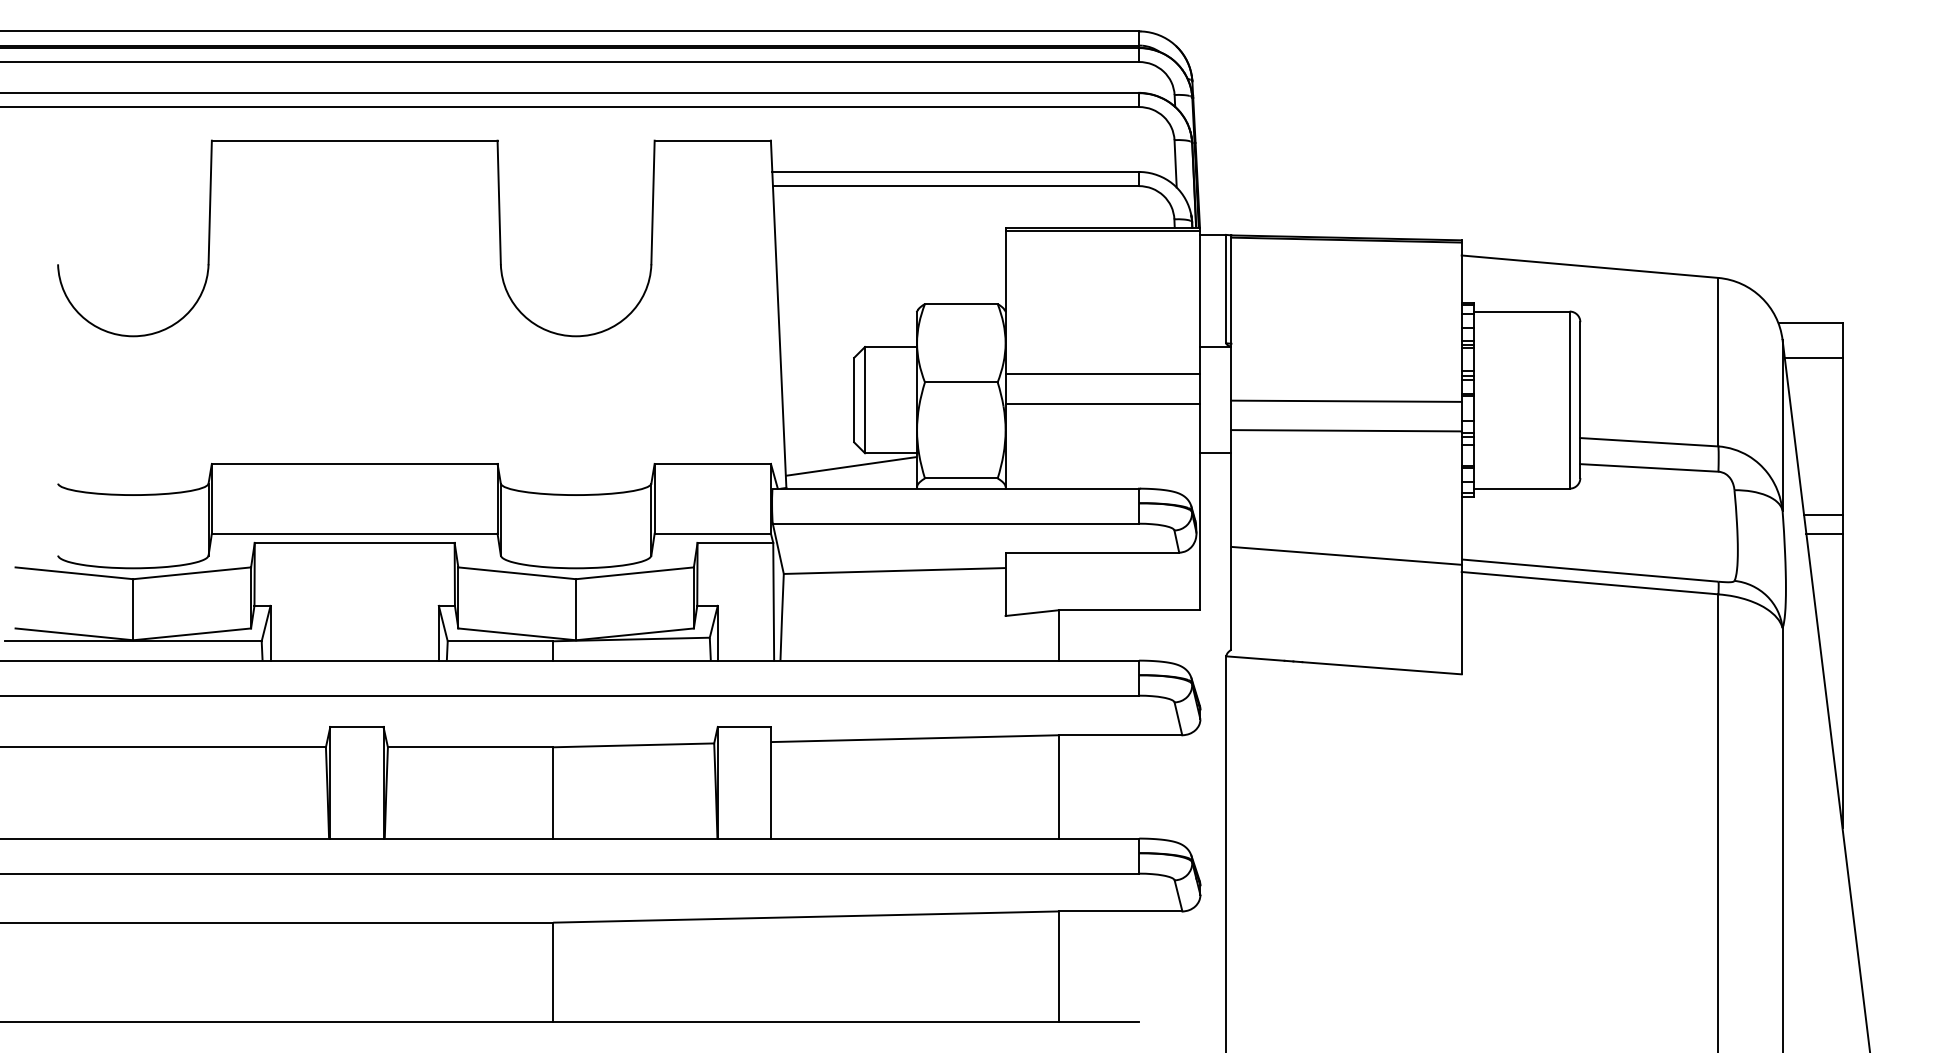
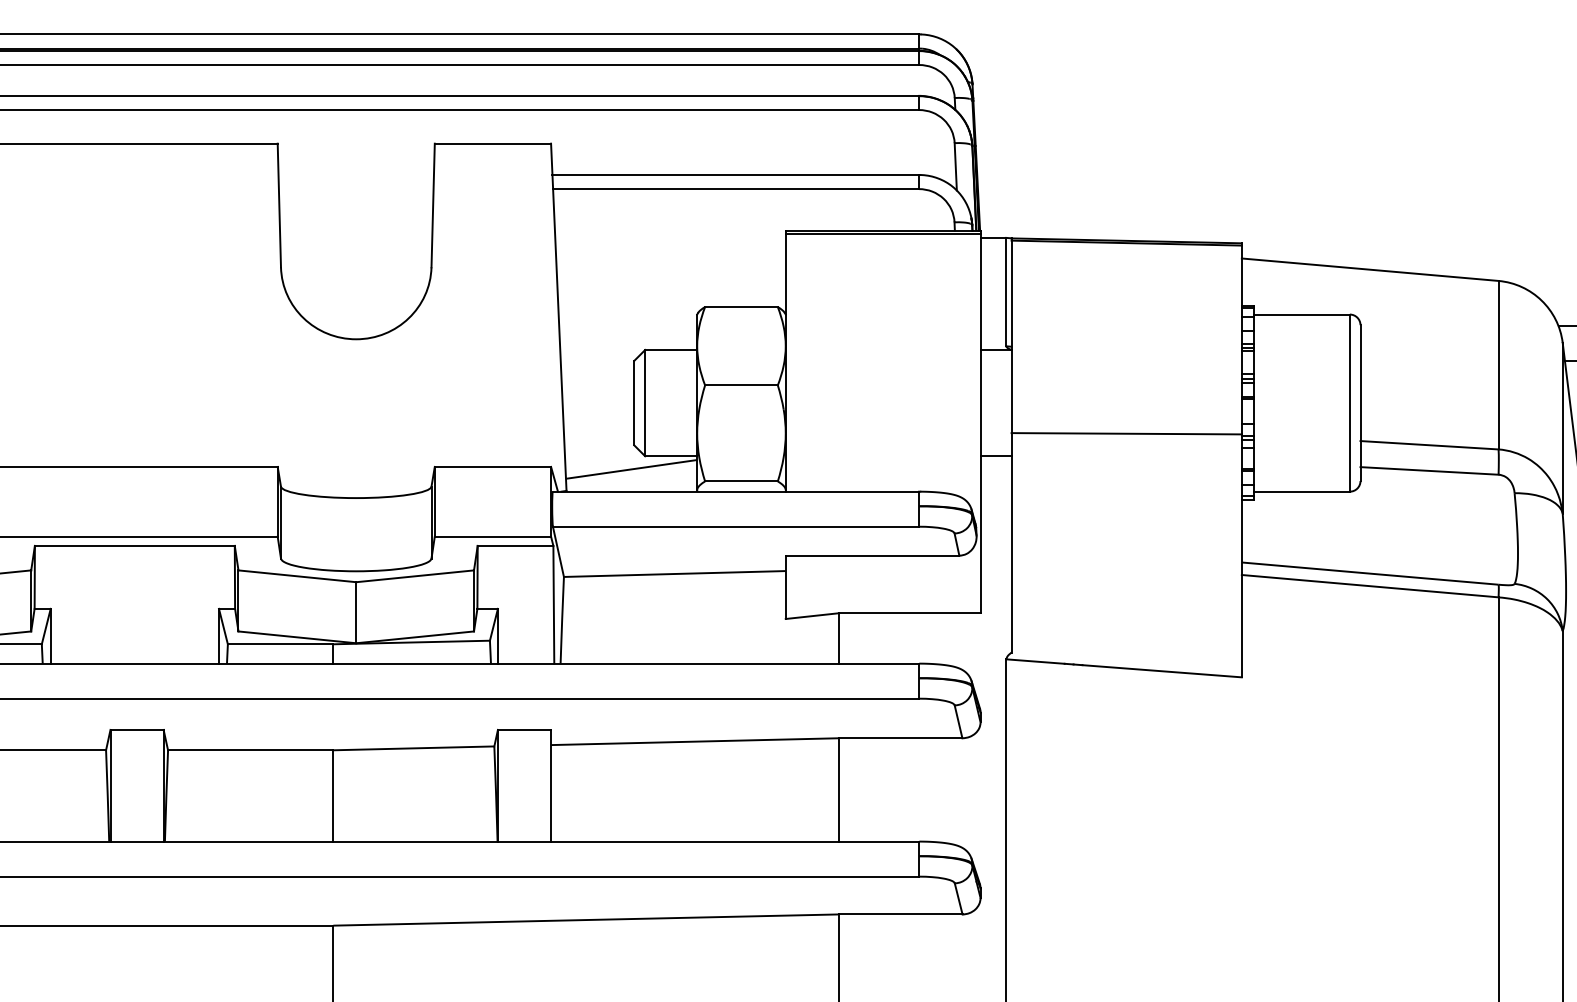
line: (1102, 374) -> (882, 377), removed
line: (1346, 400) -> (1126, 403), removed
line: (1102, 403) -> (882, 406), removed
line: (1346, 555) -> (1126, 558), removed

